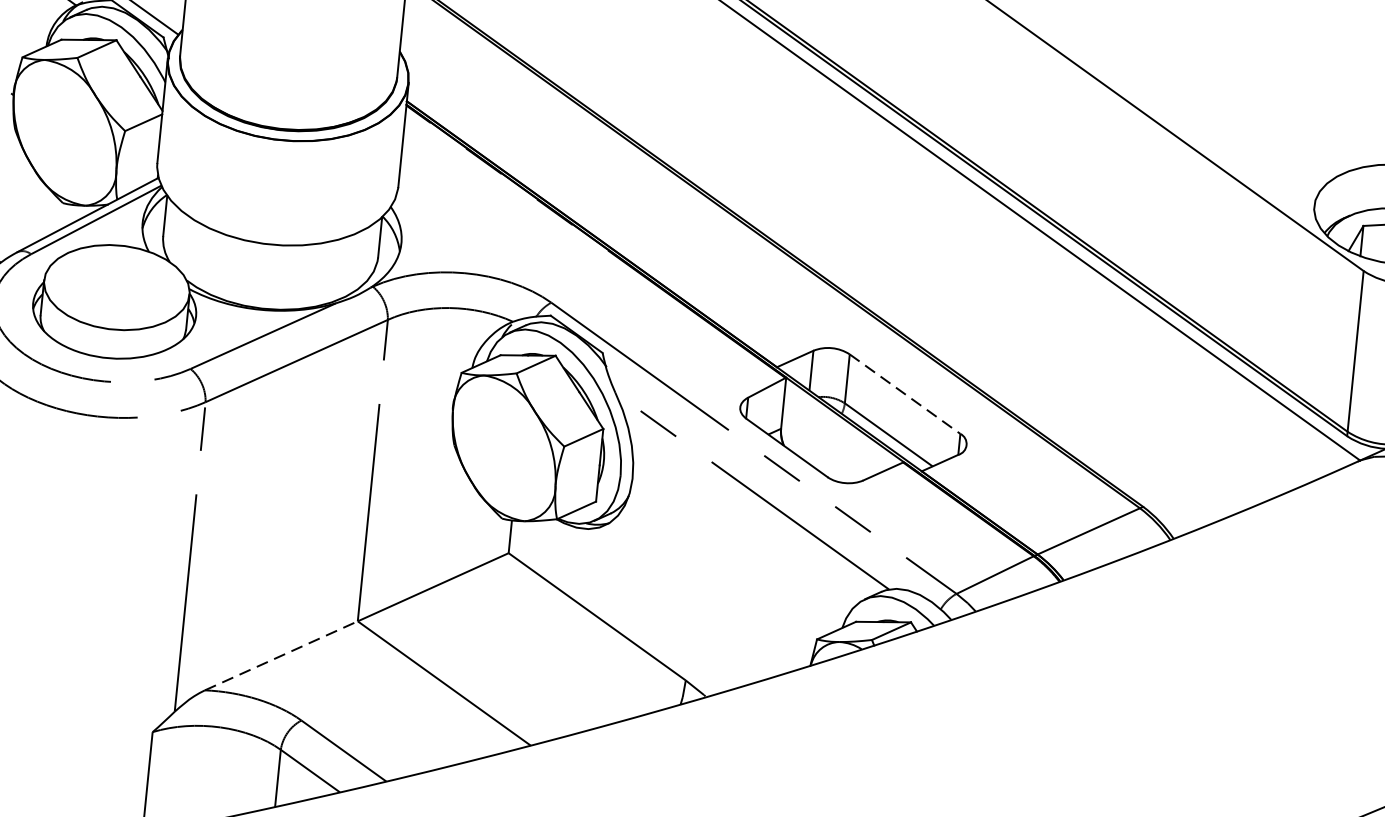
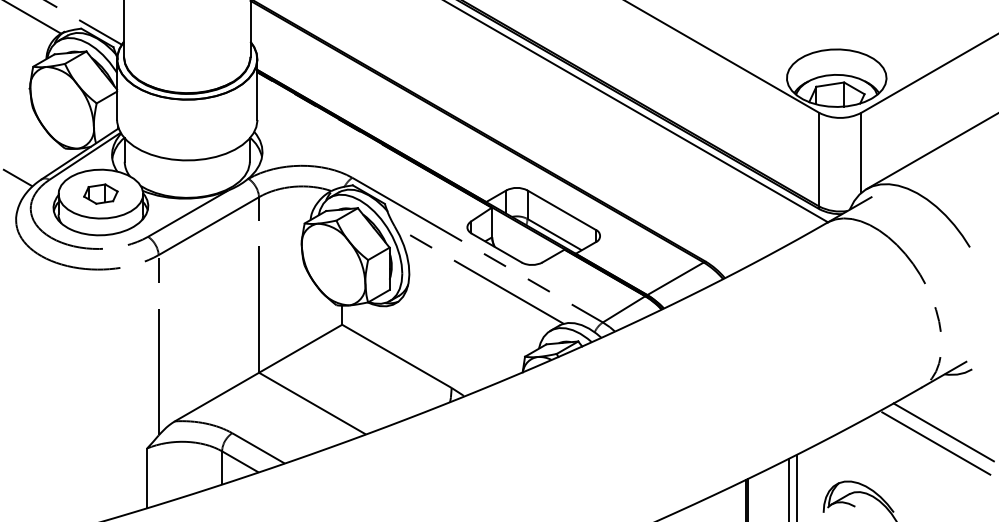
part: (116, 286) -> (100, 193), added
line: (906, 394) -> (562, 210), dashed -> solid
line: (282, 656) -> (217, 397), dashed -> solid

